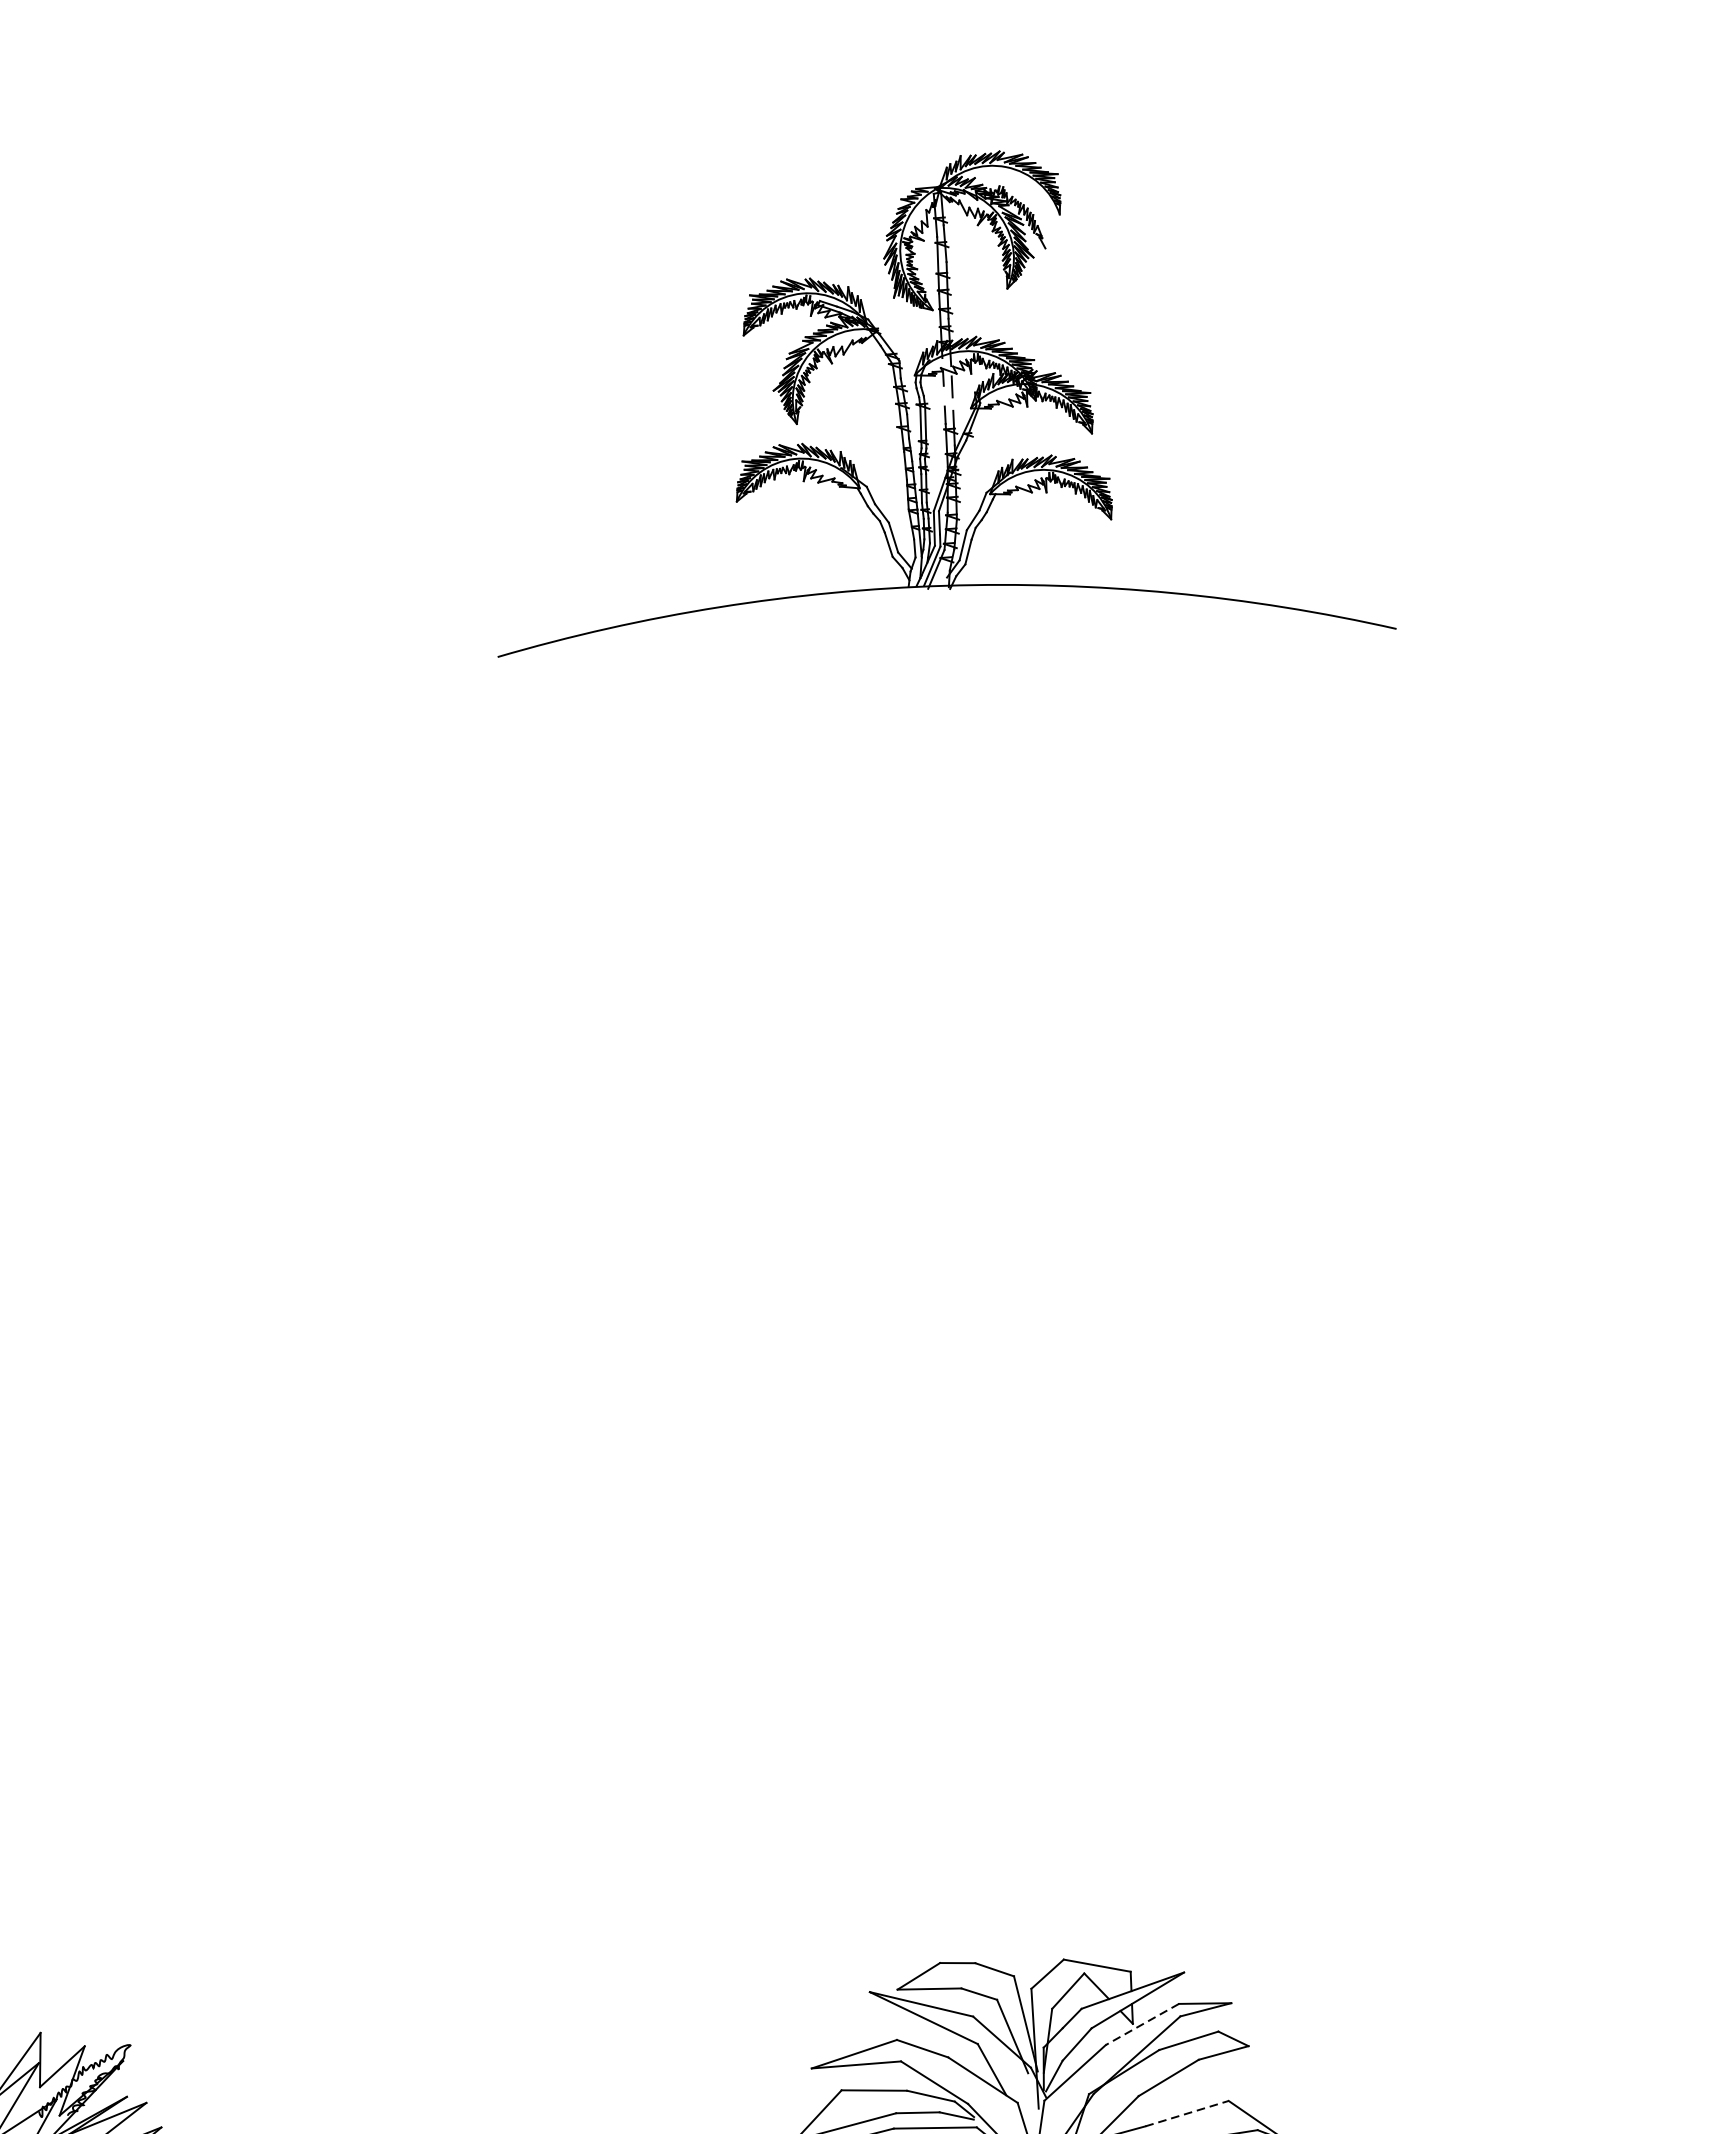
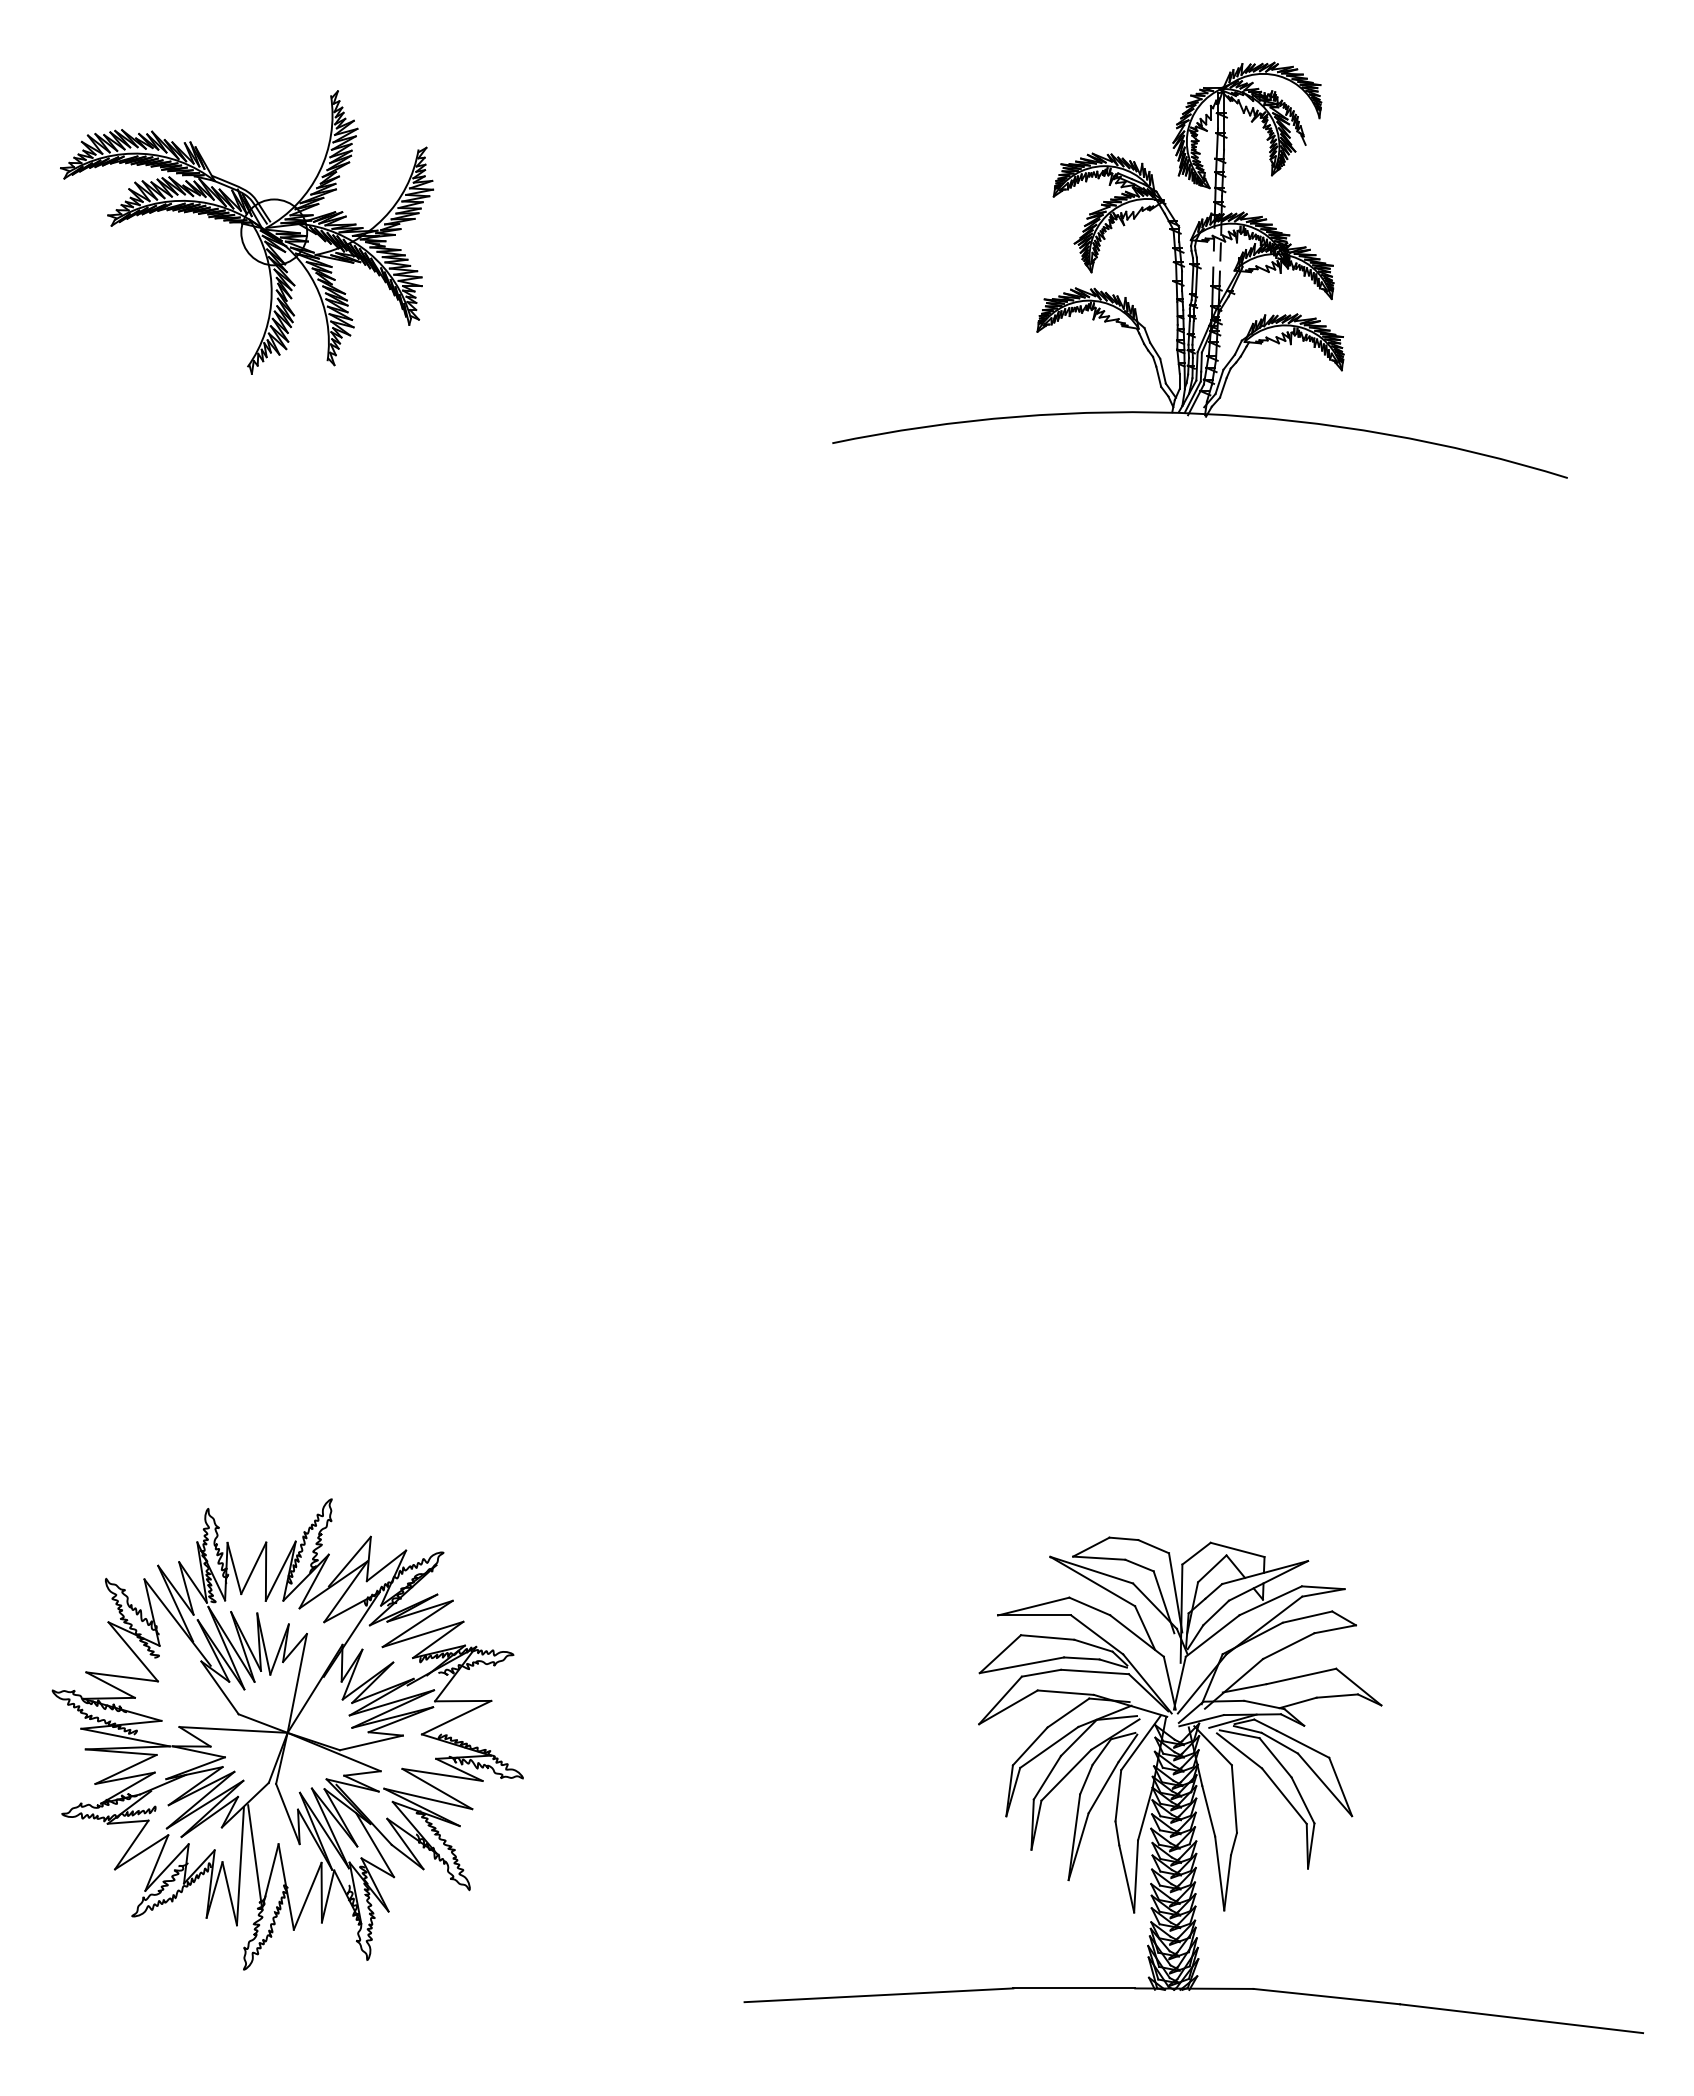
line: (1142, 2025) -> (1270, 1601), dashed -> solid
line: (1187, 2113) -> (1301, 1676), dashed -> solid

